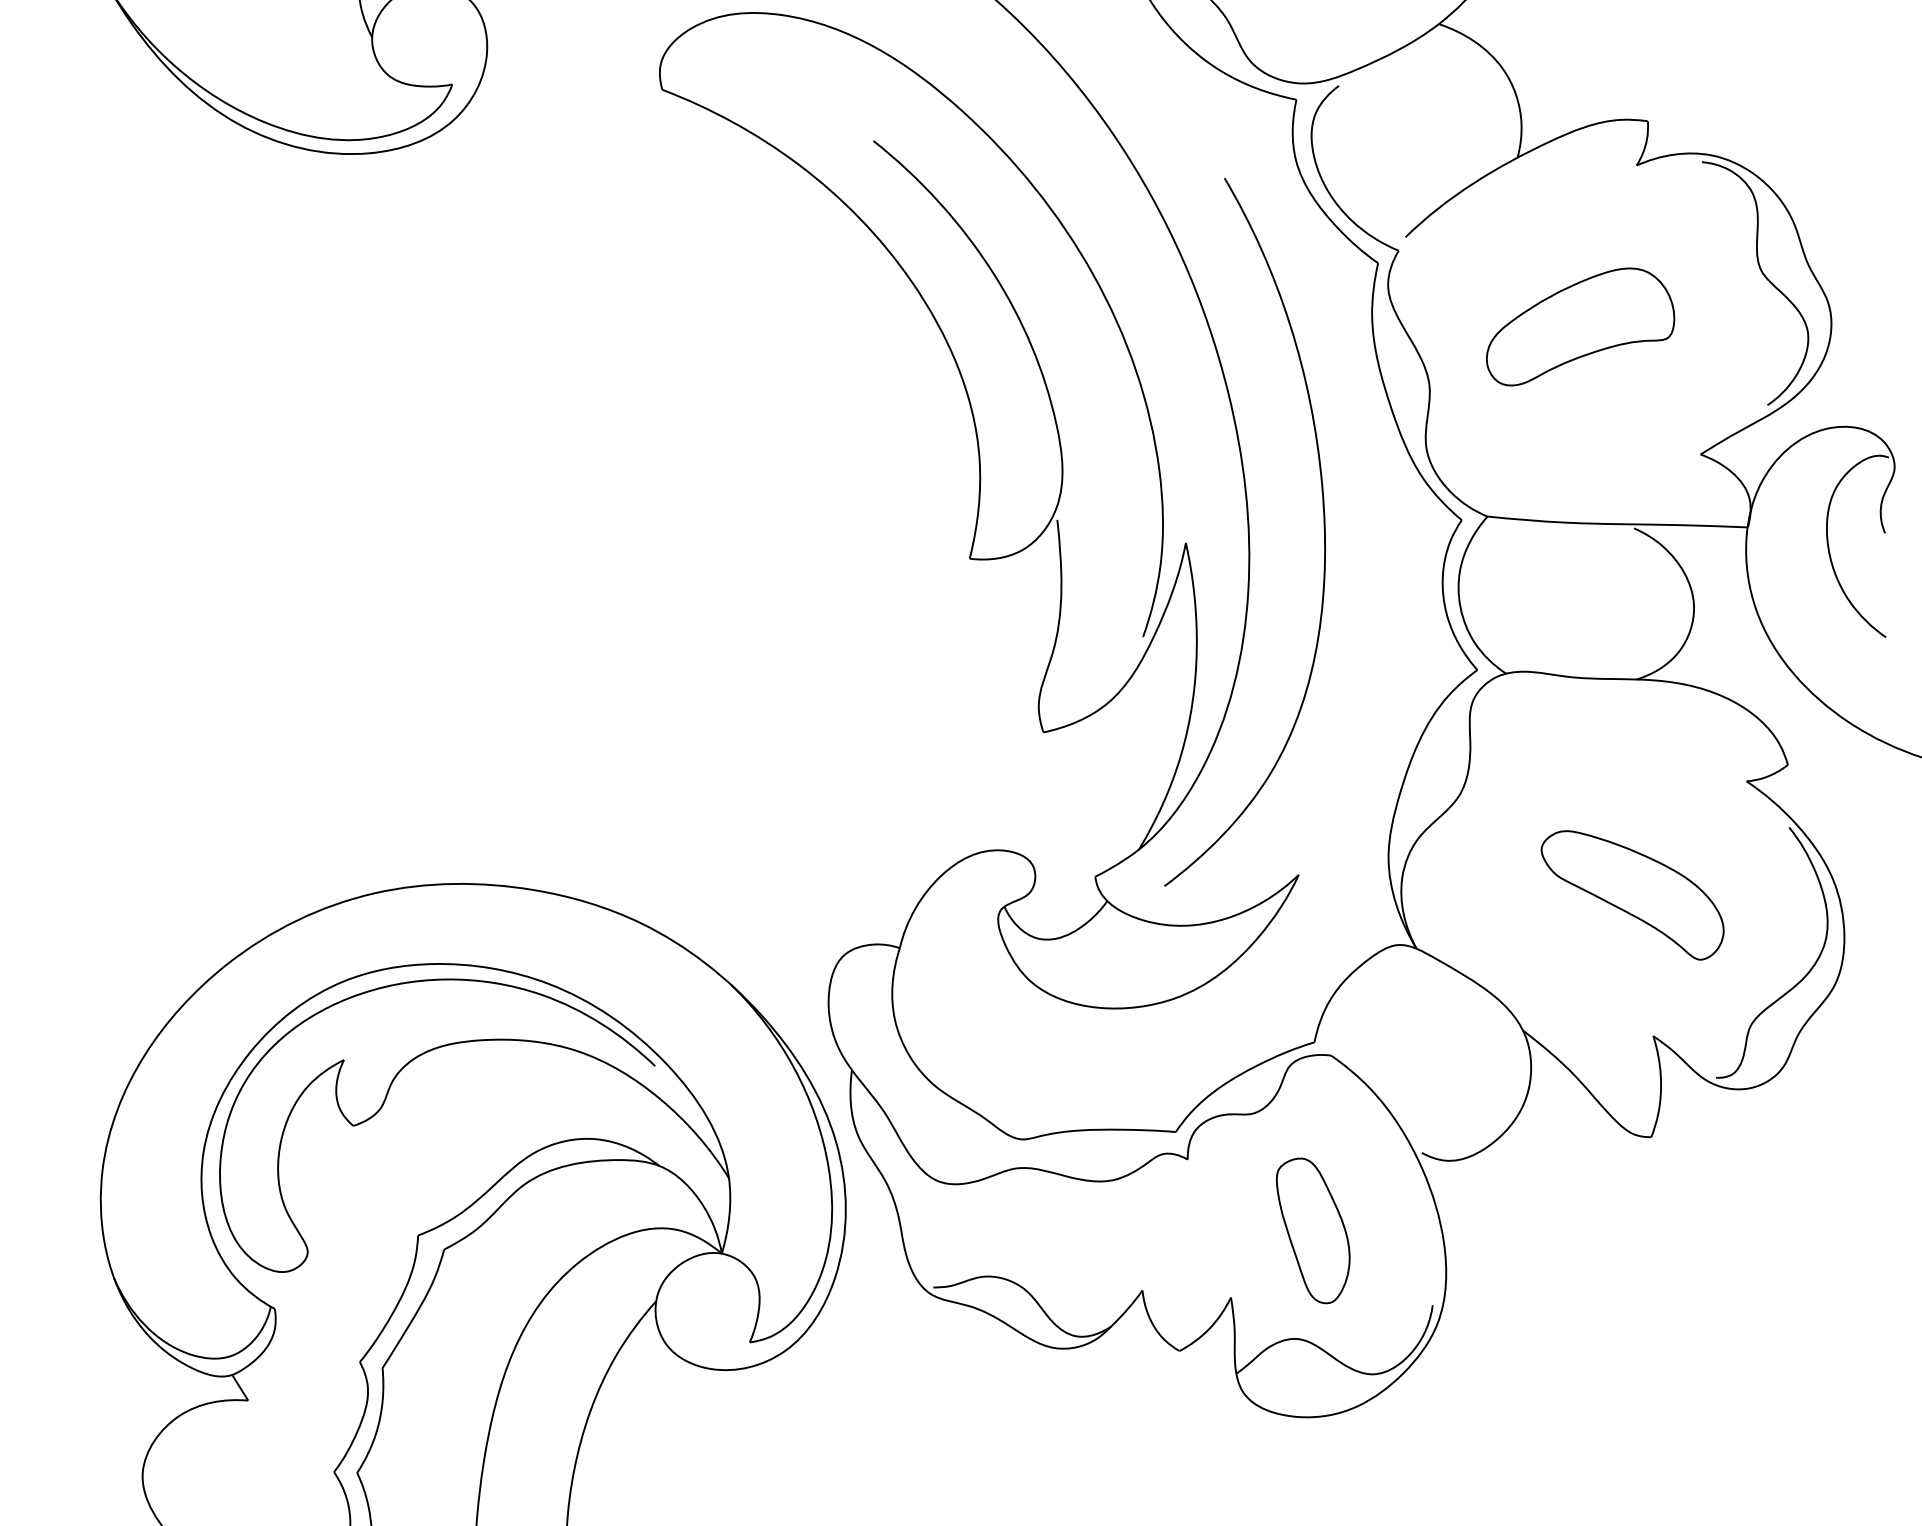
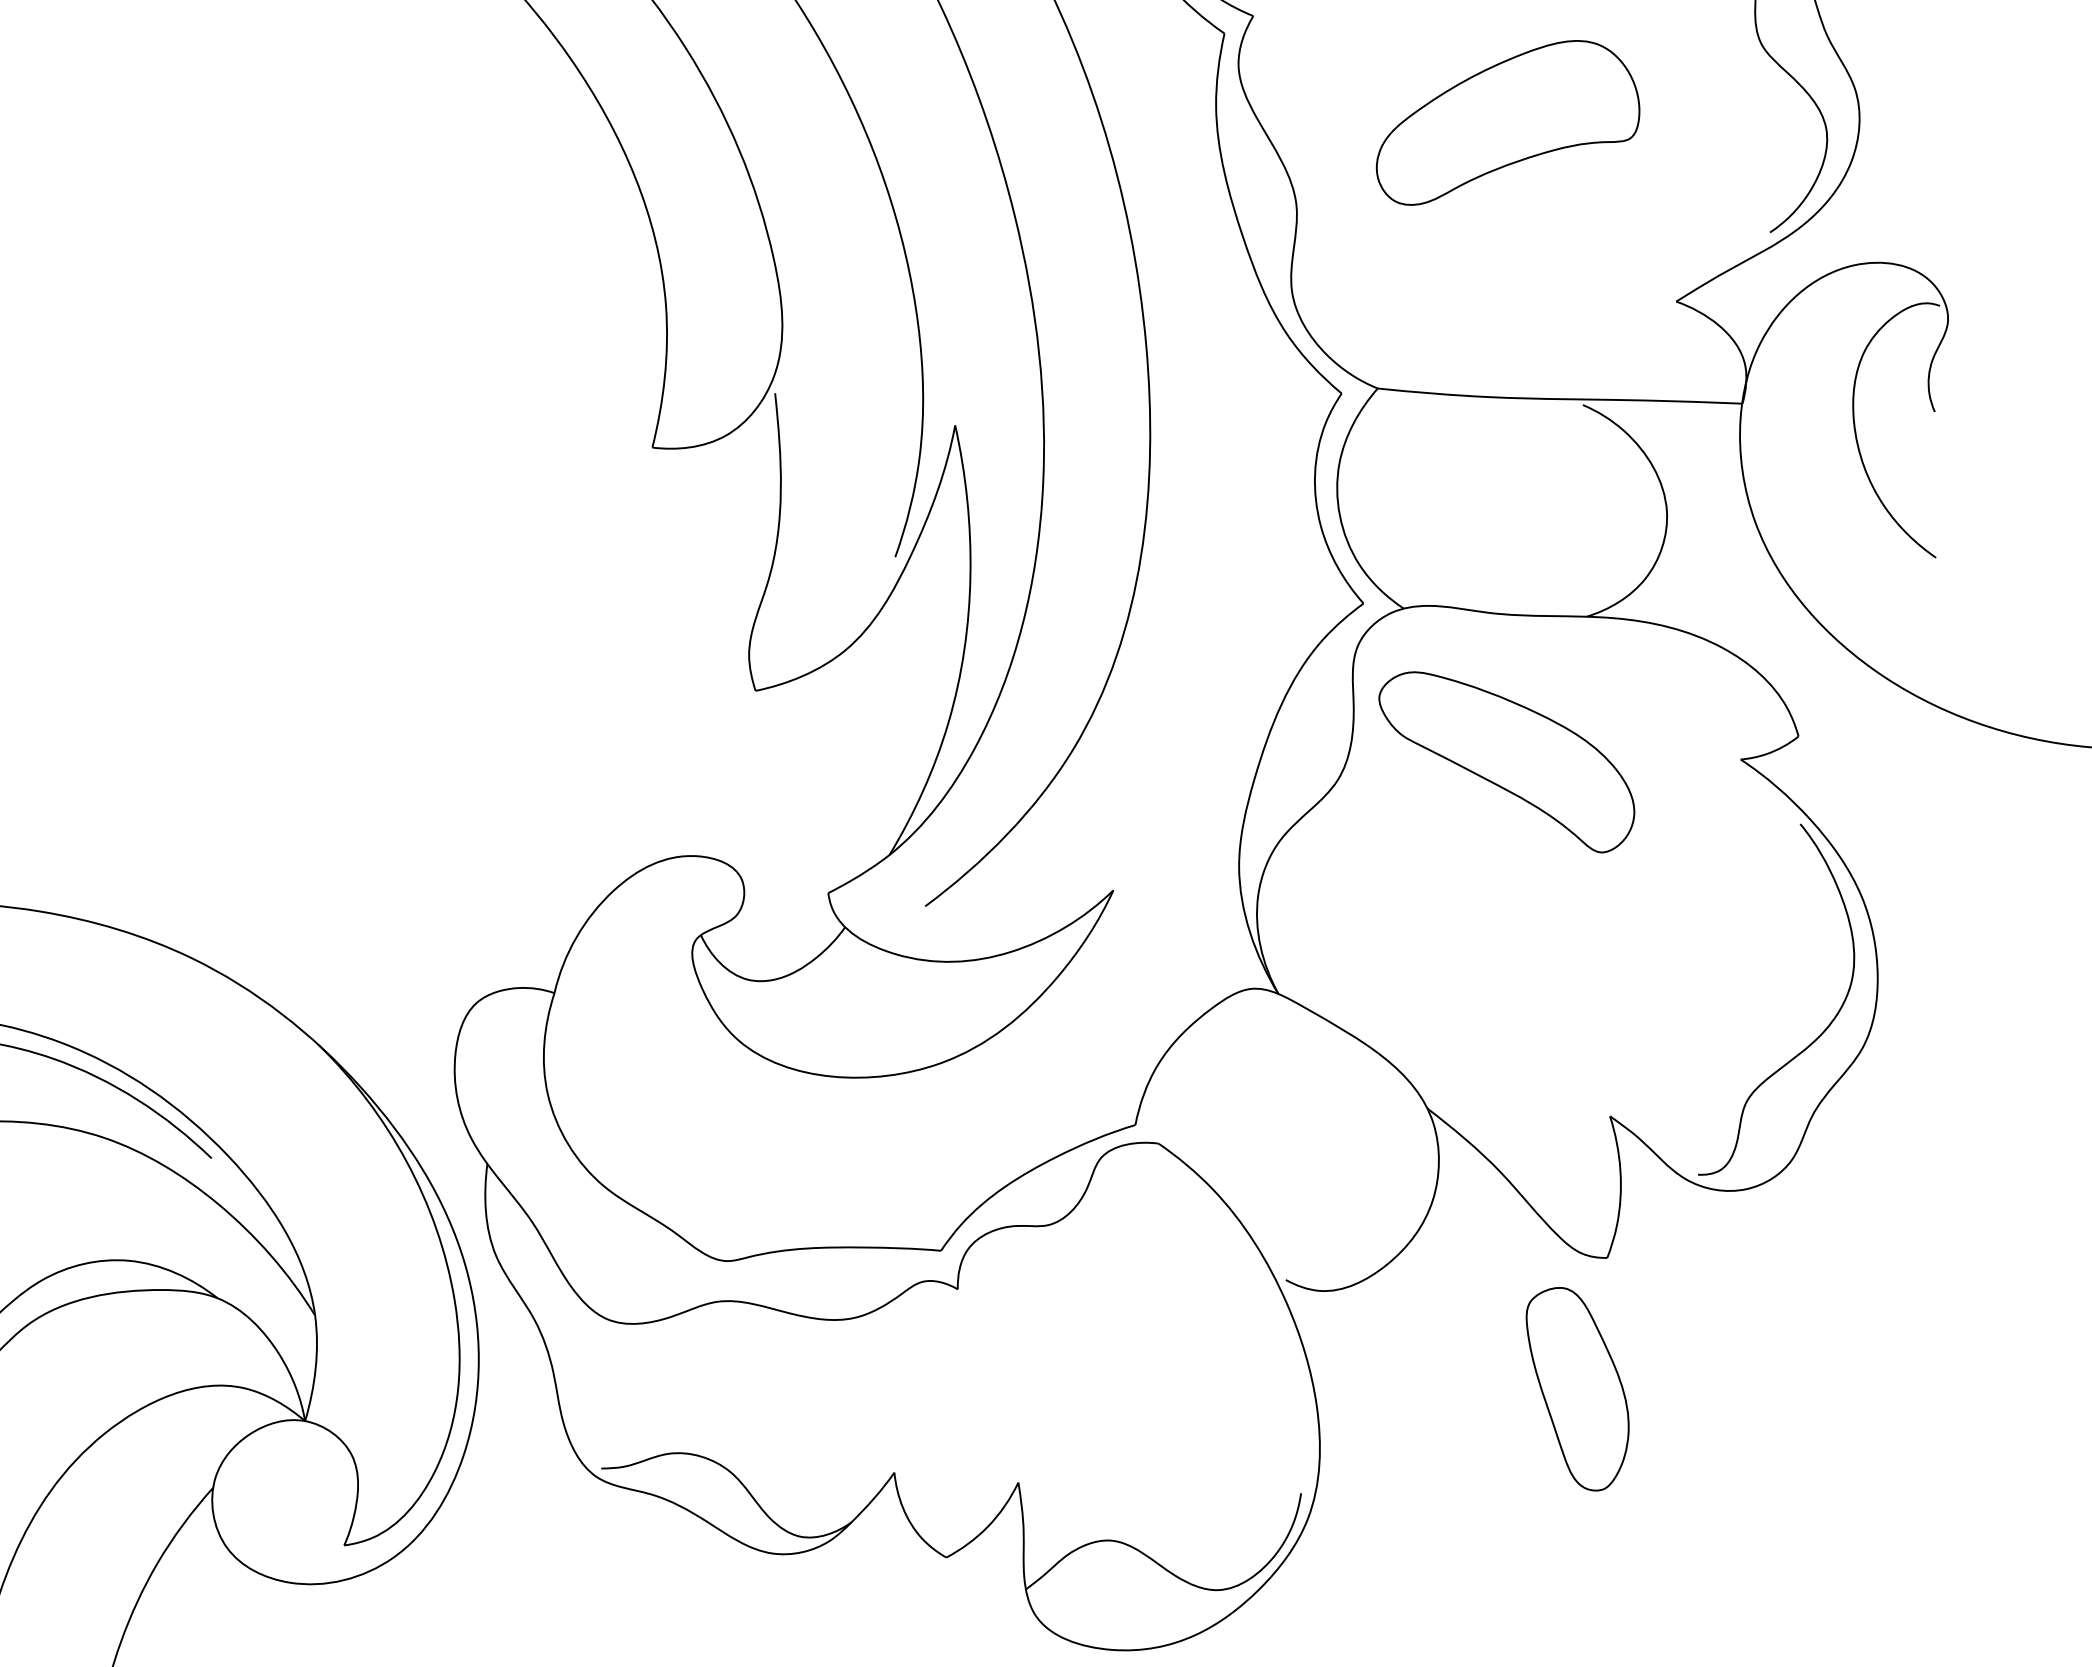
part: (1632, 895) -> (1506, 762), moved
part: (1312, 1230) -> (1576, 1388), moved

